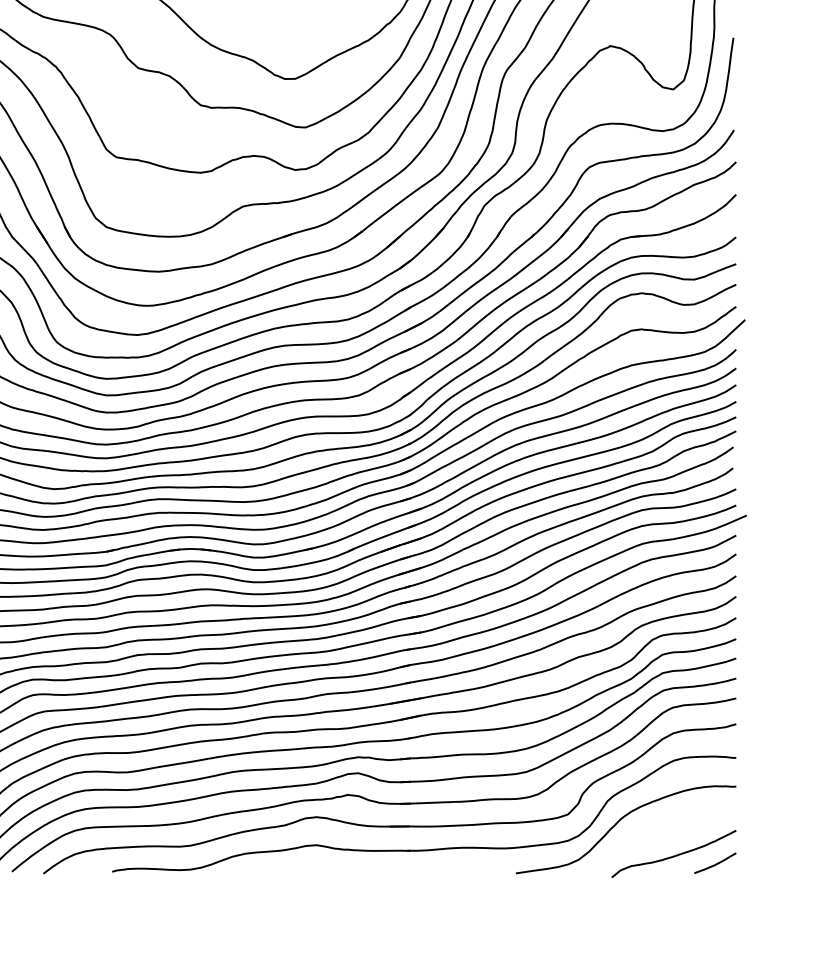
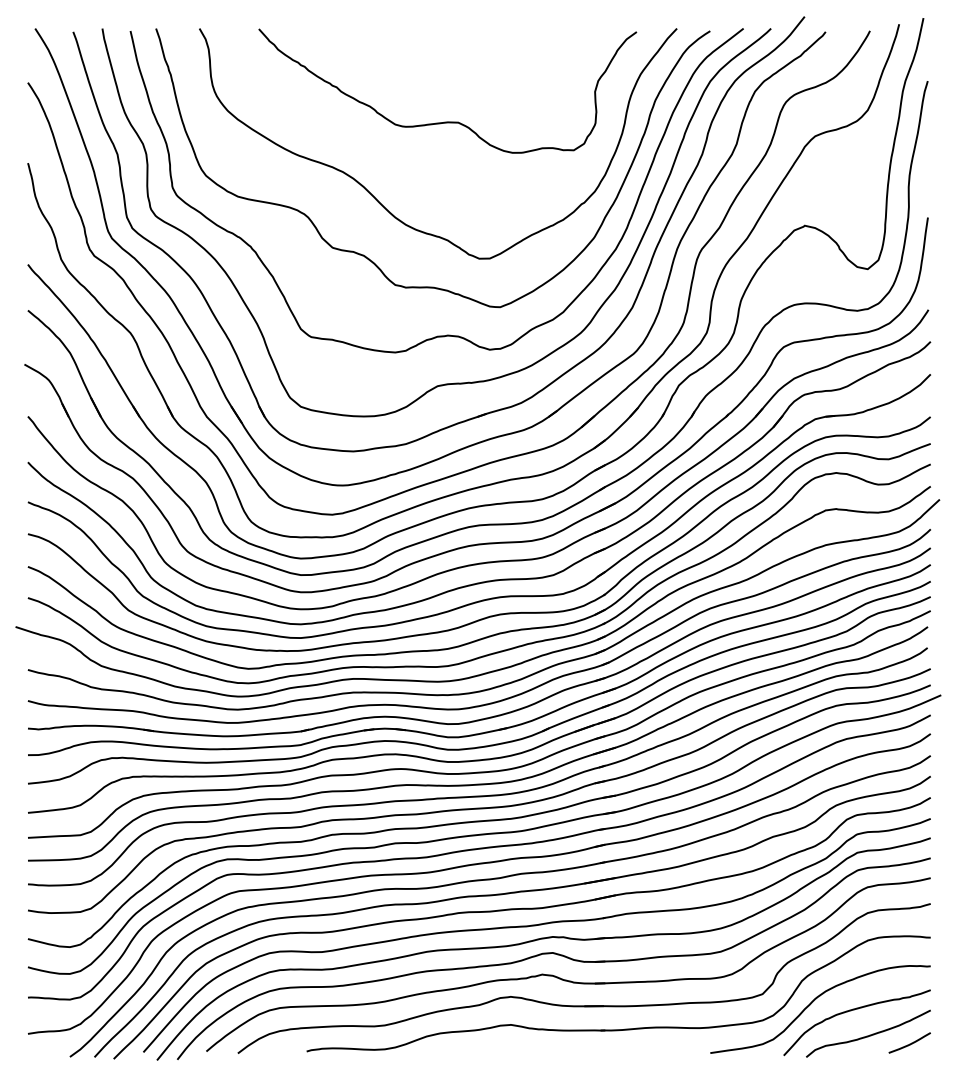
curve: (657, 831) -> (851, 1011), added

